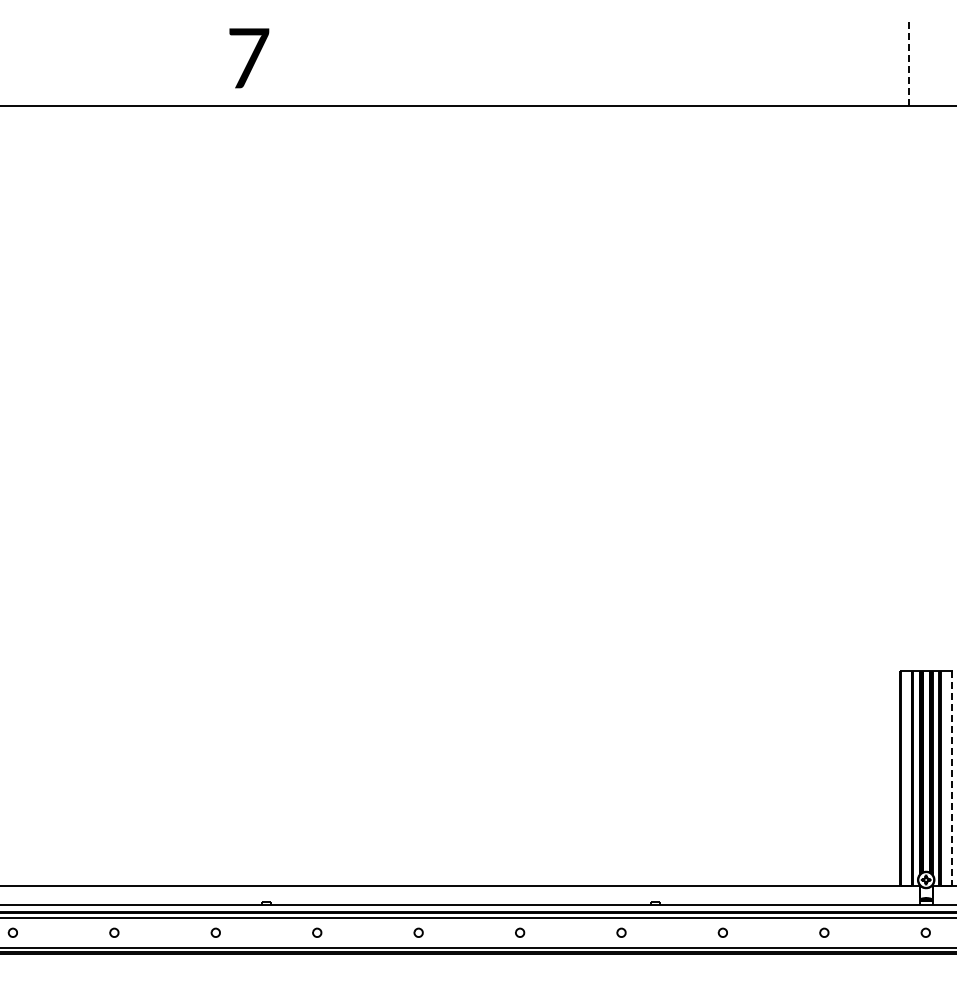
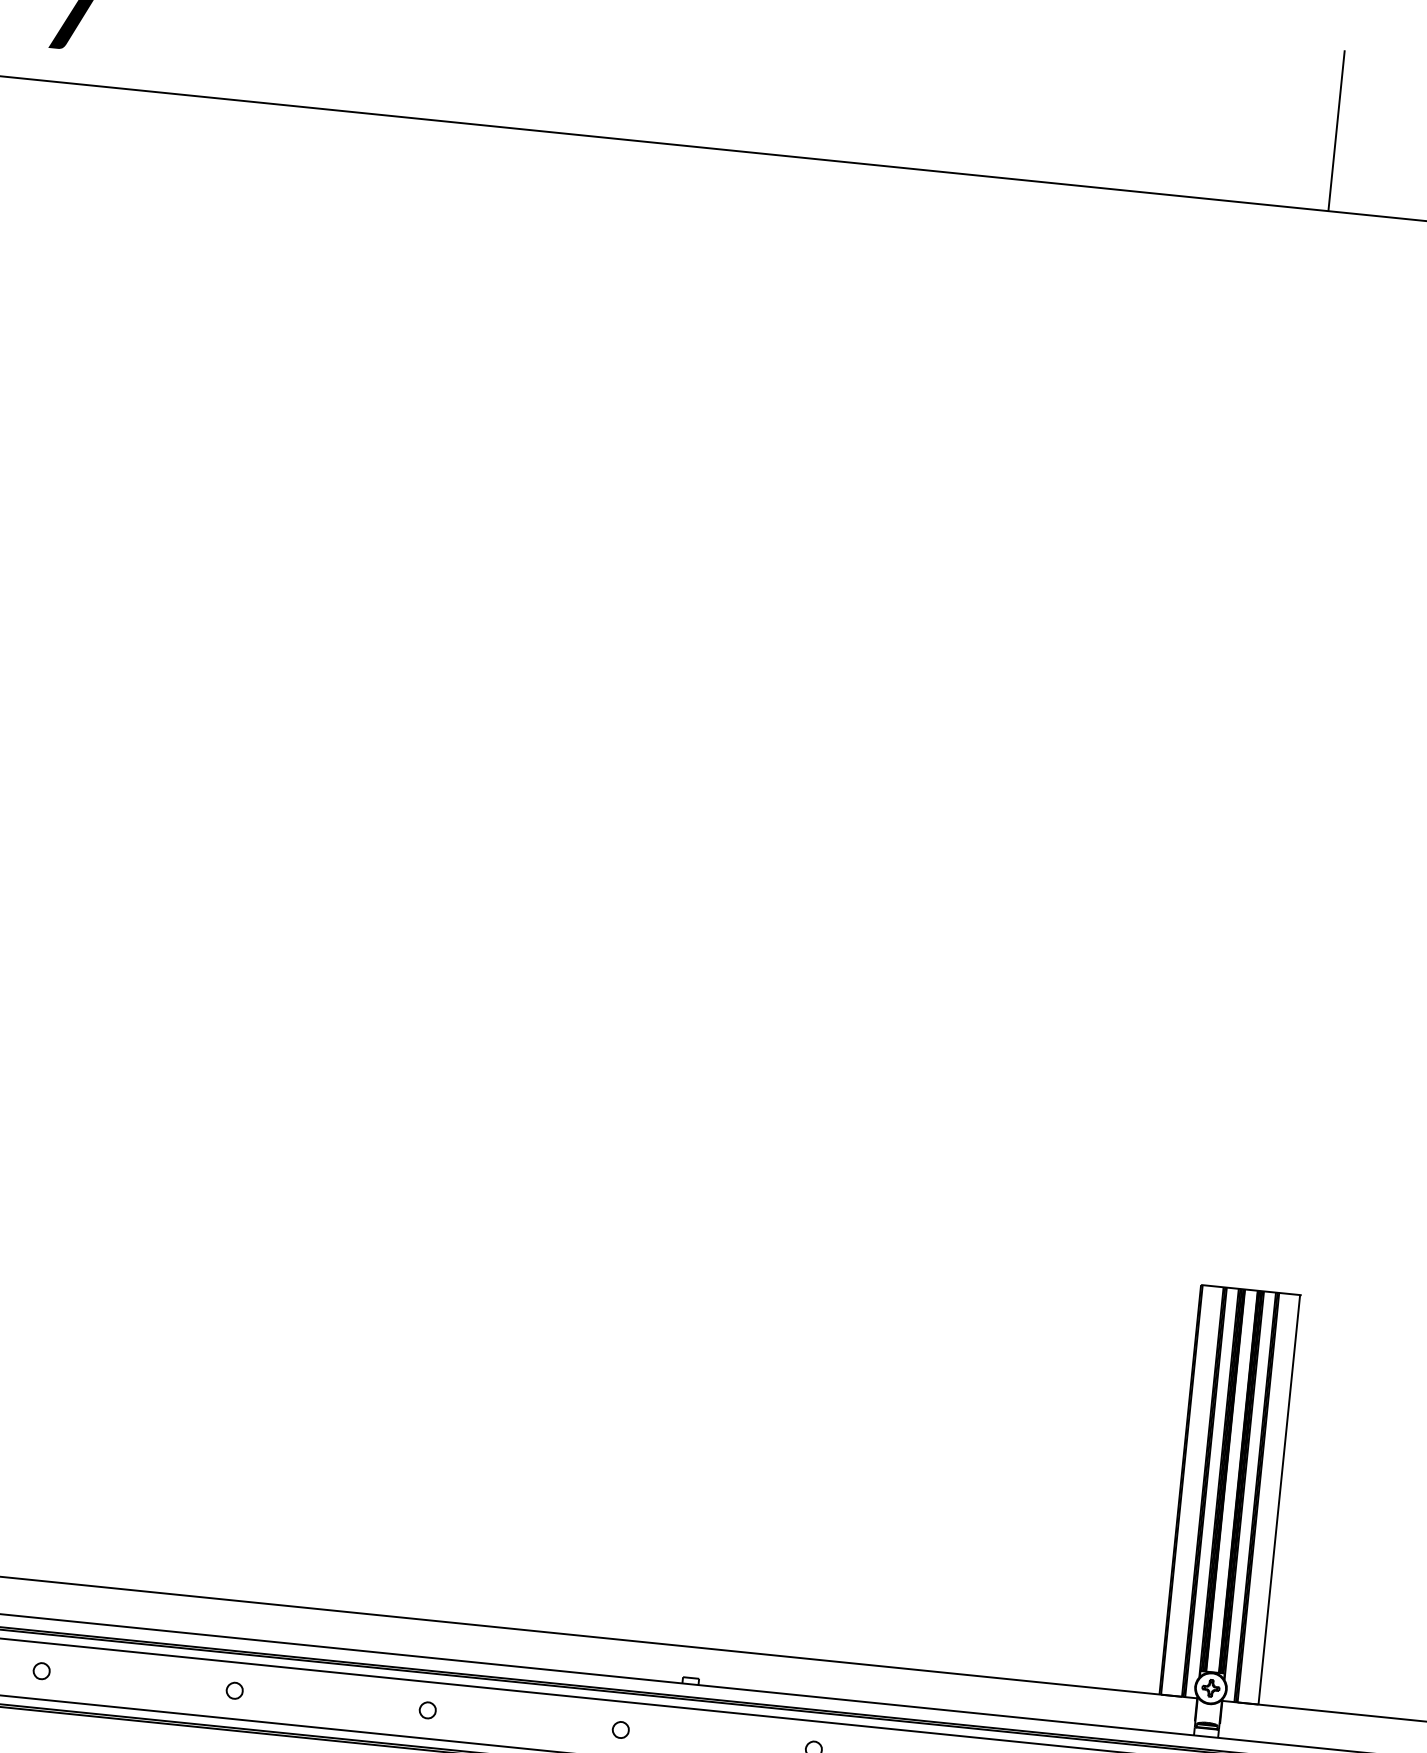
line: (909, 62) -> (1337, 129), dashed -> solid
line: (951, 778) -> (1278, 1500), dashed -> solid

